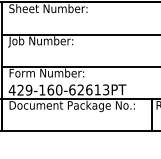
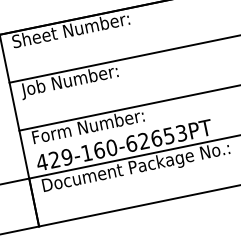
text: (97, 89) -> (168, 135), 429-160-62613PT -> 429-160-62653PT

